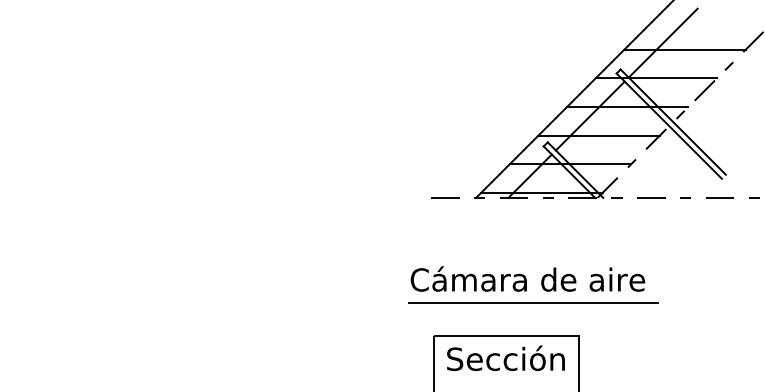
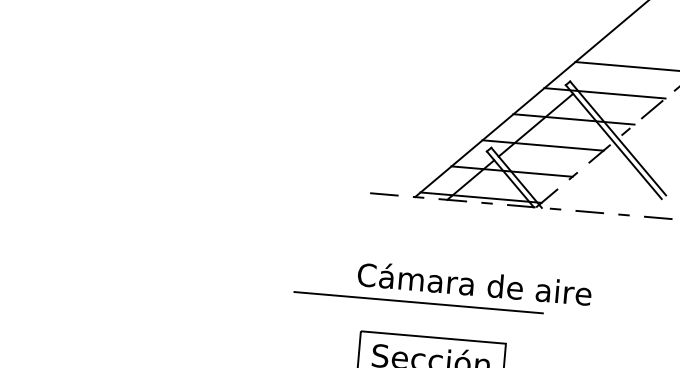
line: (662, 42) -> (614, 58), removed
text: (527, 278) -> (474, 283), moved
line: (533, 302) -> (418, 302), moved

